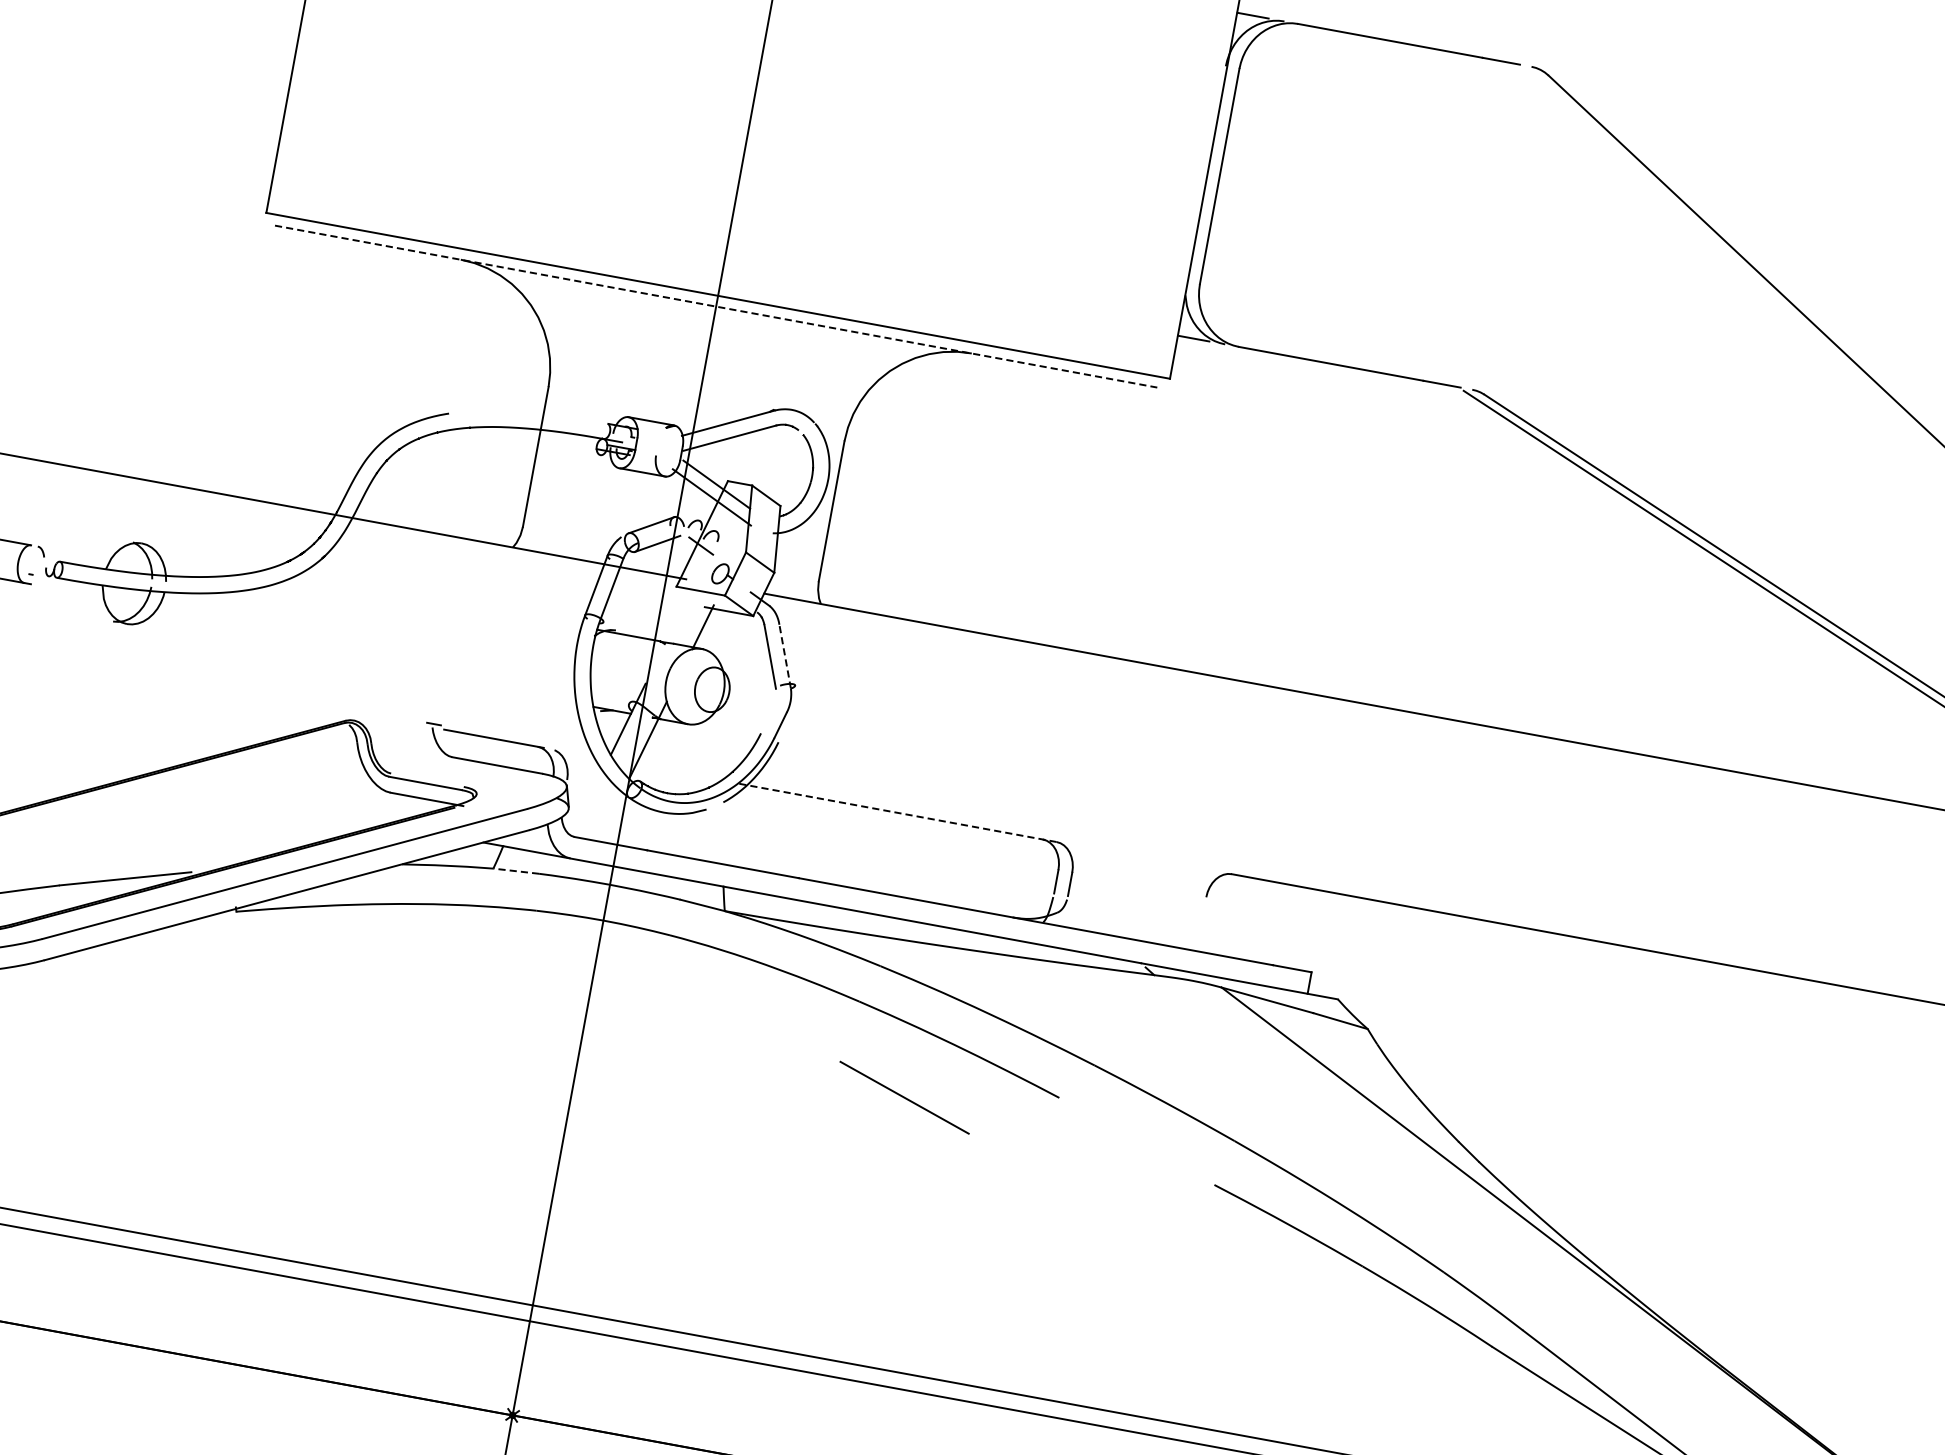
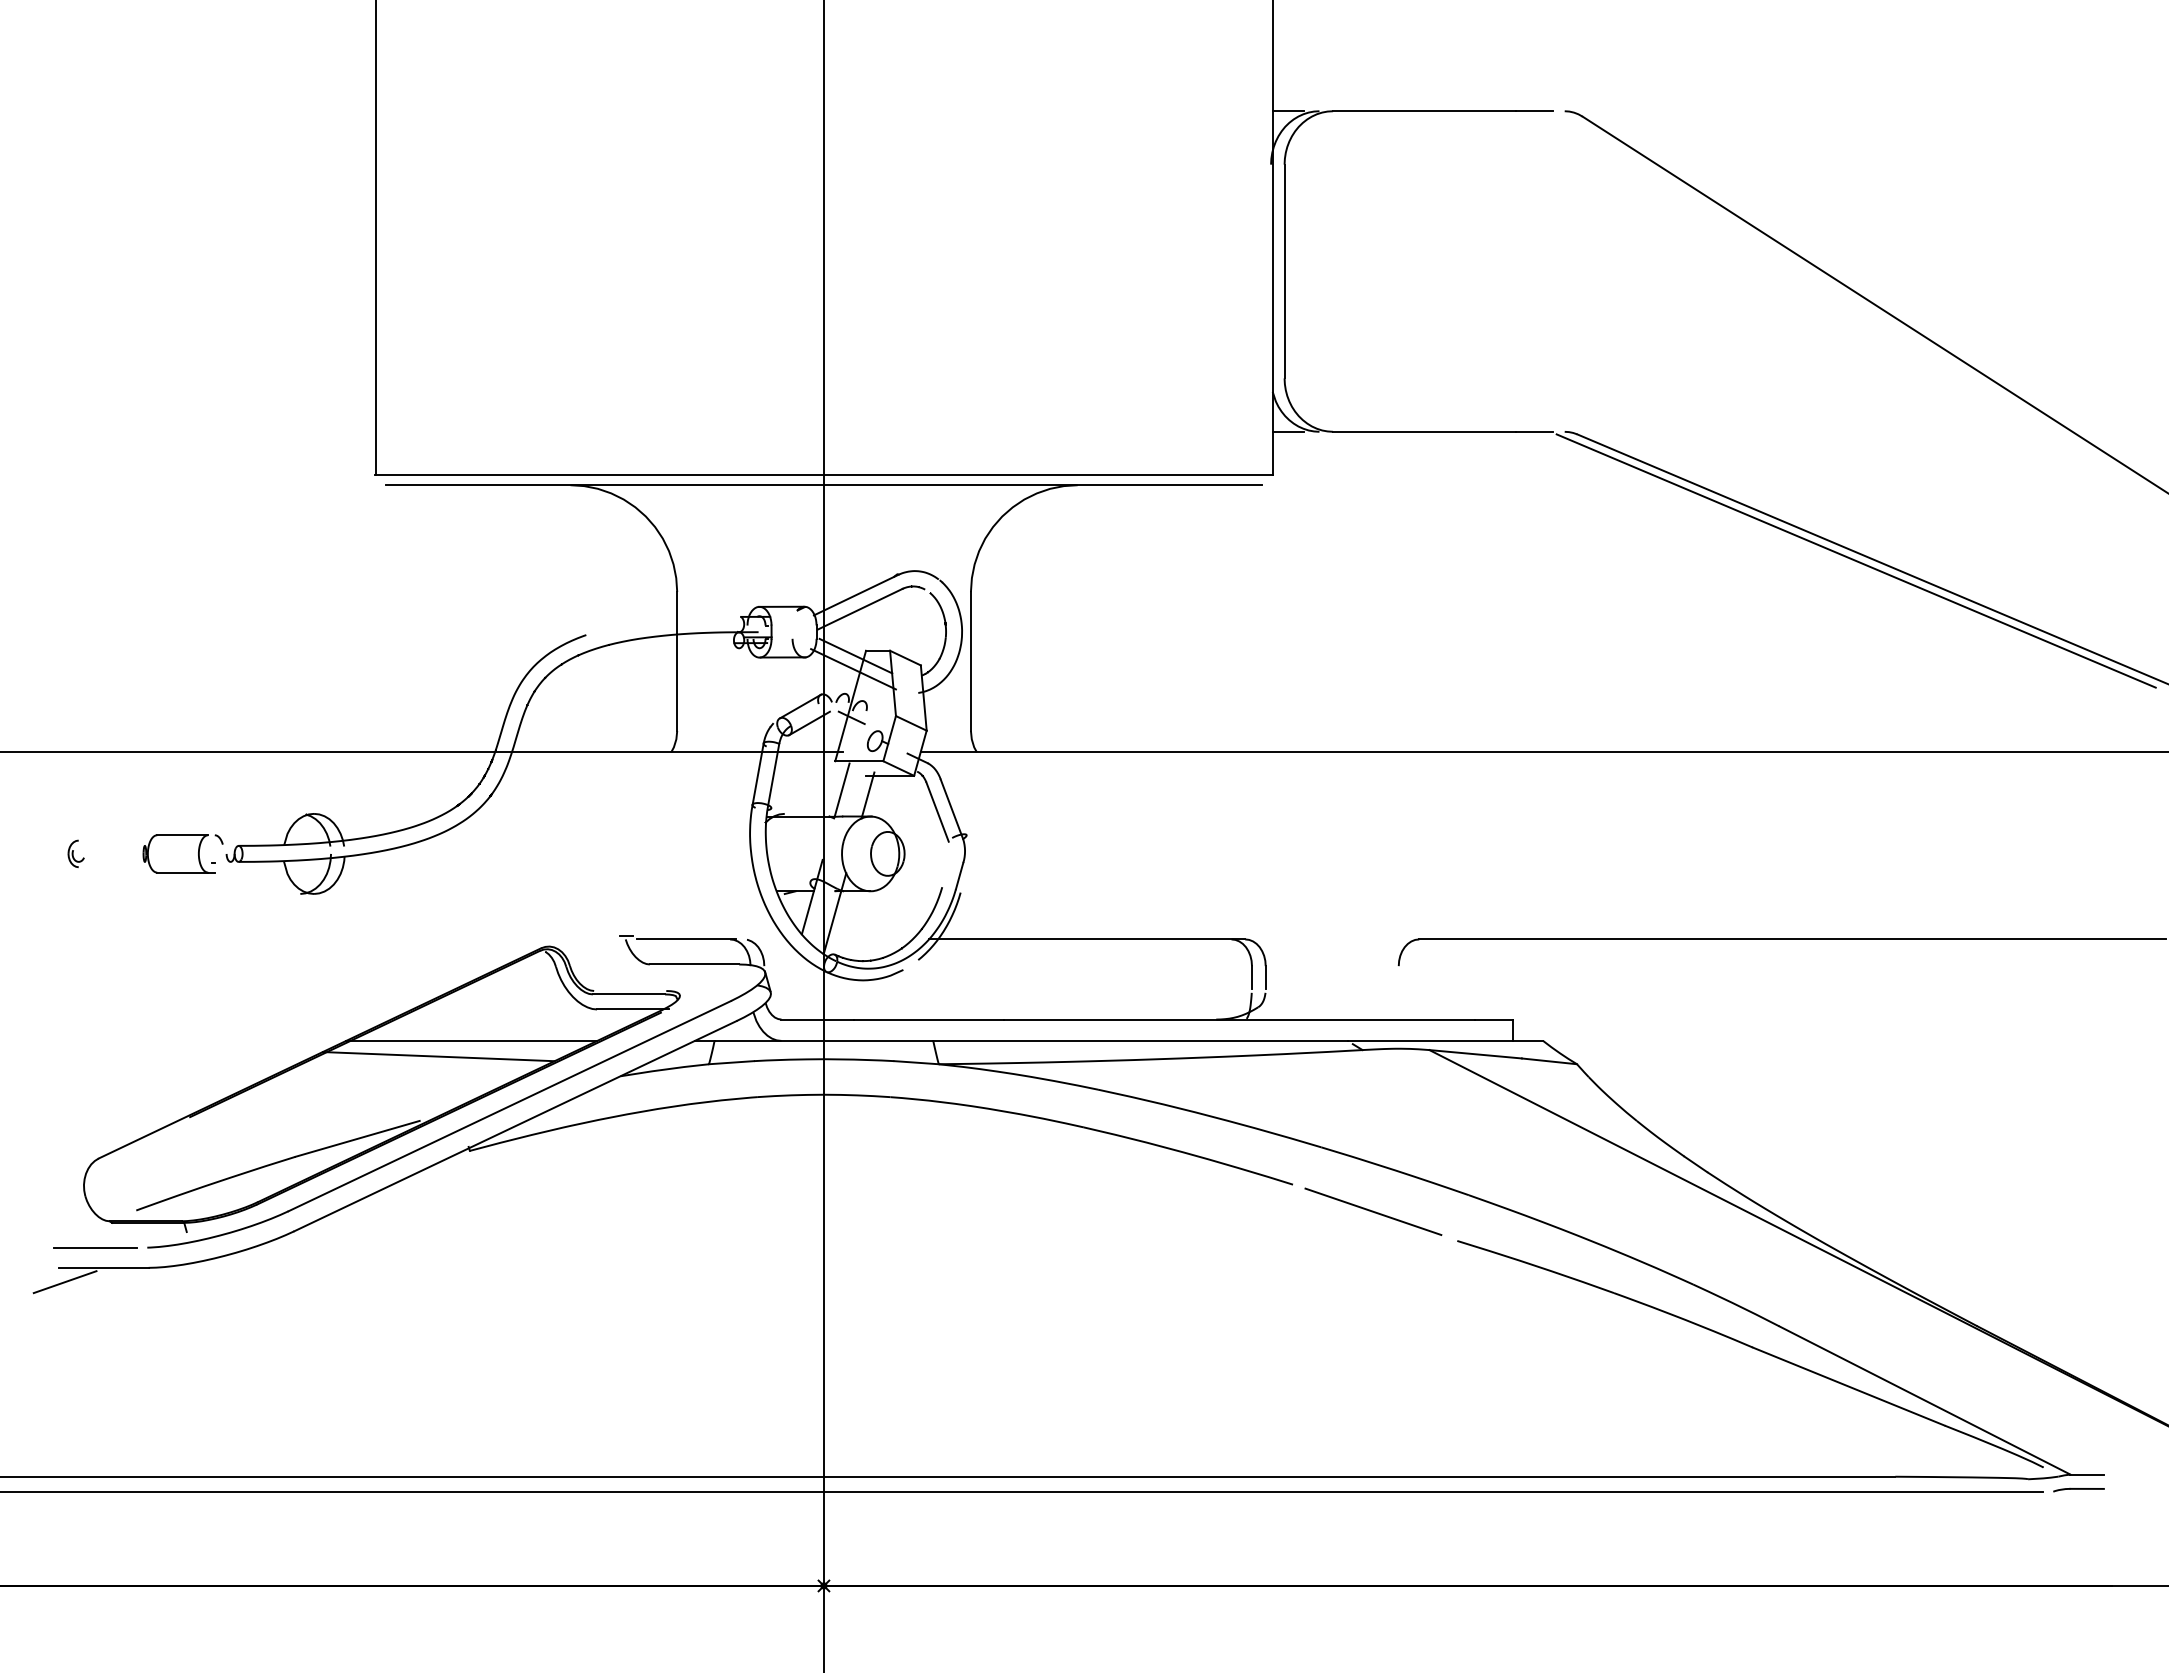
line: (715, 306) -> (823, 485), dashed -> solid
line: (677, 616) -> (841, 789), added
line: (784, 656) -> (951, 809), dashed -> solid
line: (258, 800) -> (471, 1040), added
line: (222, 810) -> (438, 1056), added
line: (896, 812) -> (1086, 939), dashed -> solid
line: (516, 871) -> (731, 1062), dashed -> solid
line: (904, 1097) -> (1373, 1211), moved

